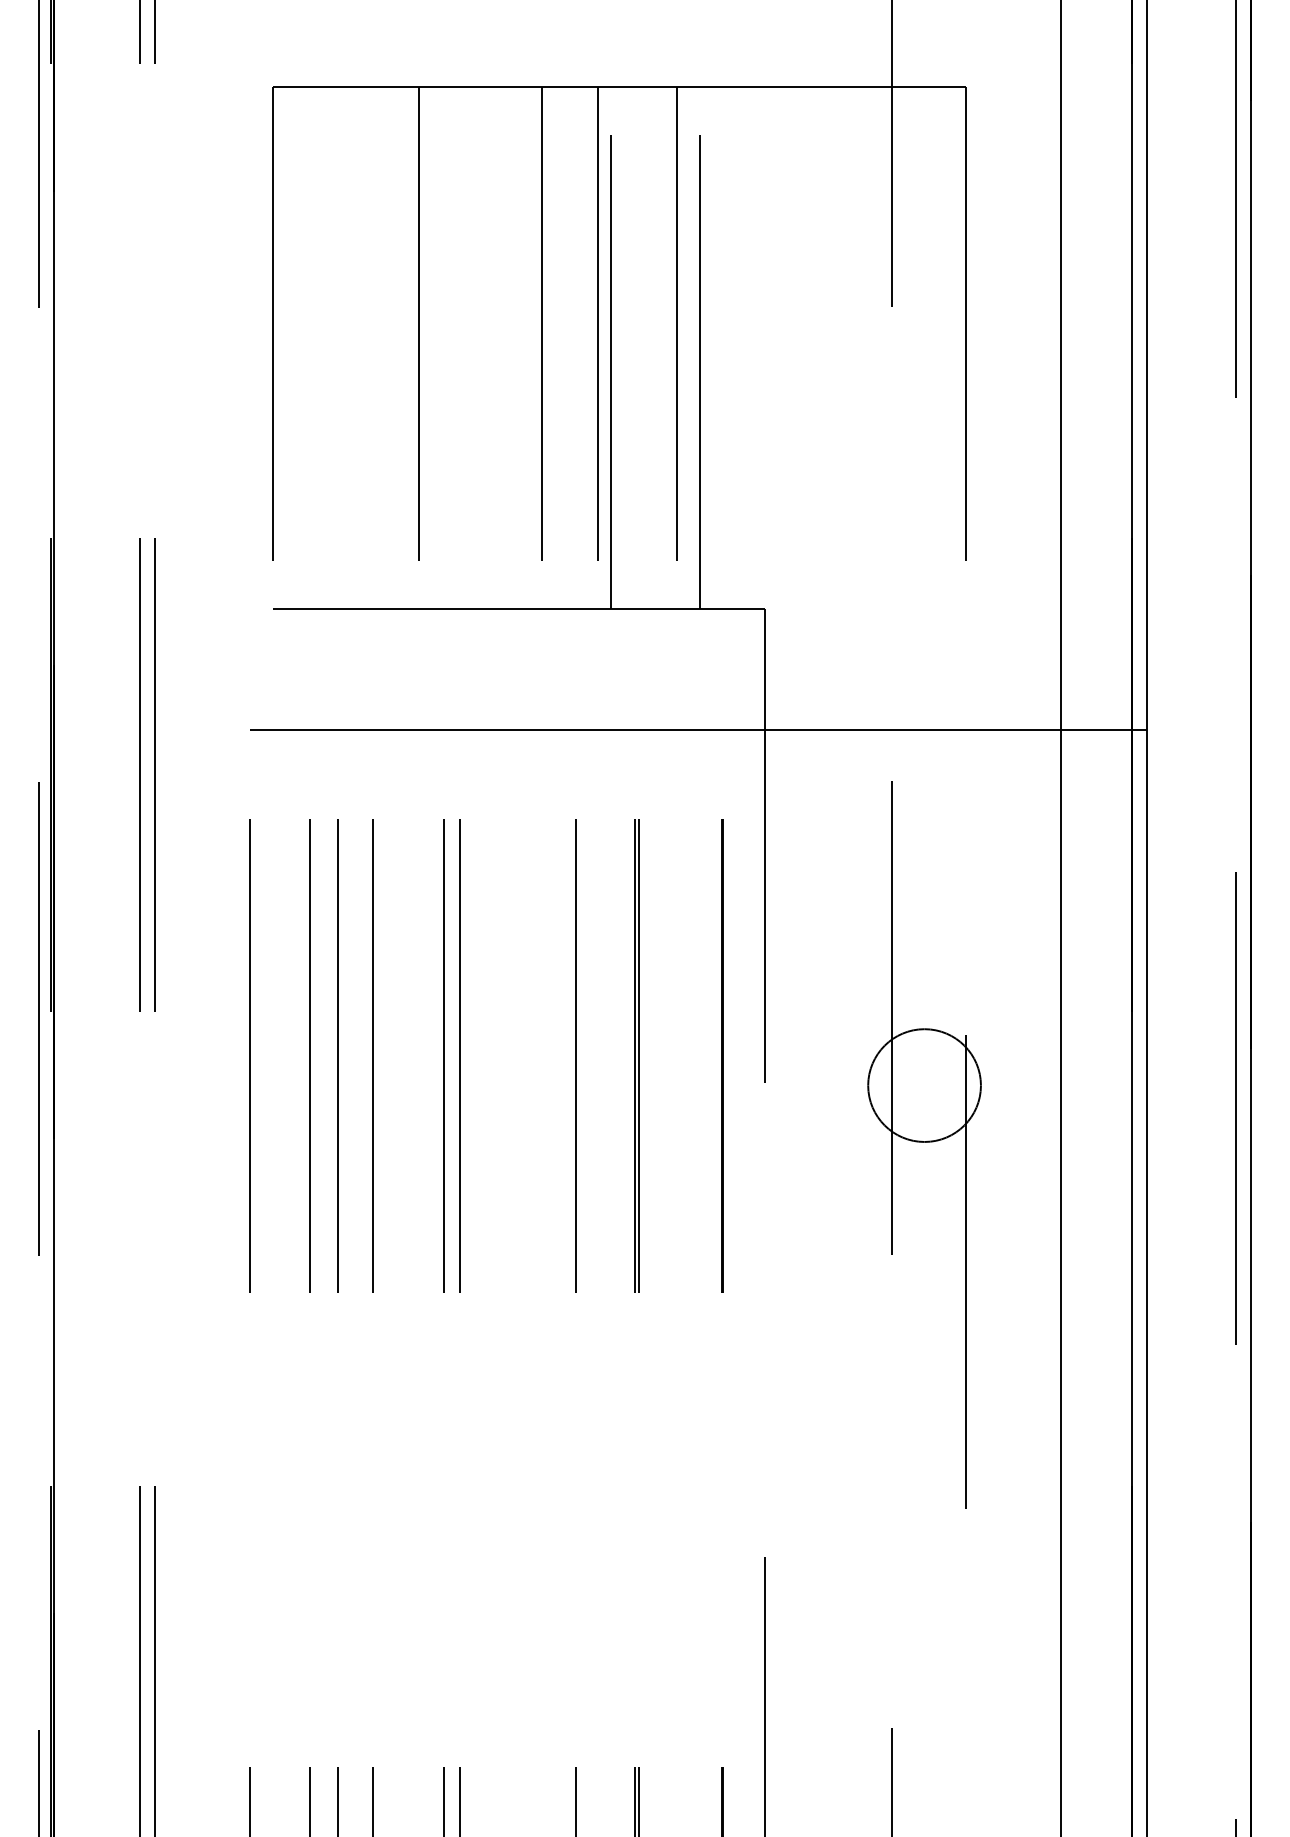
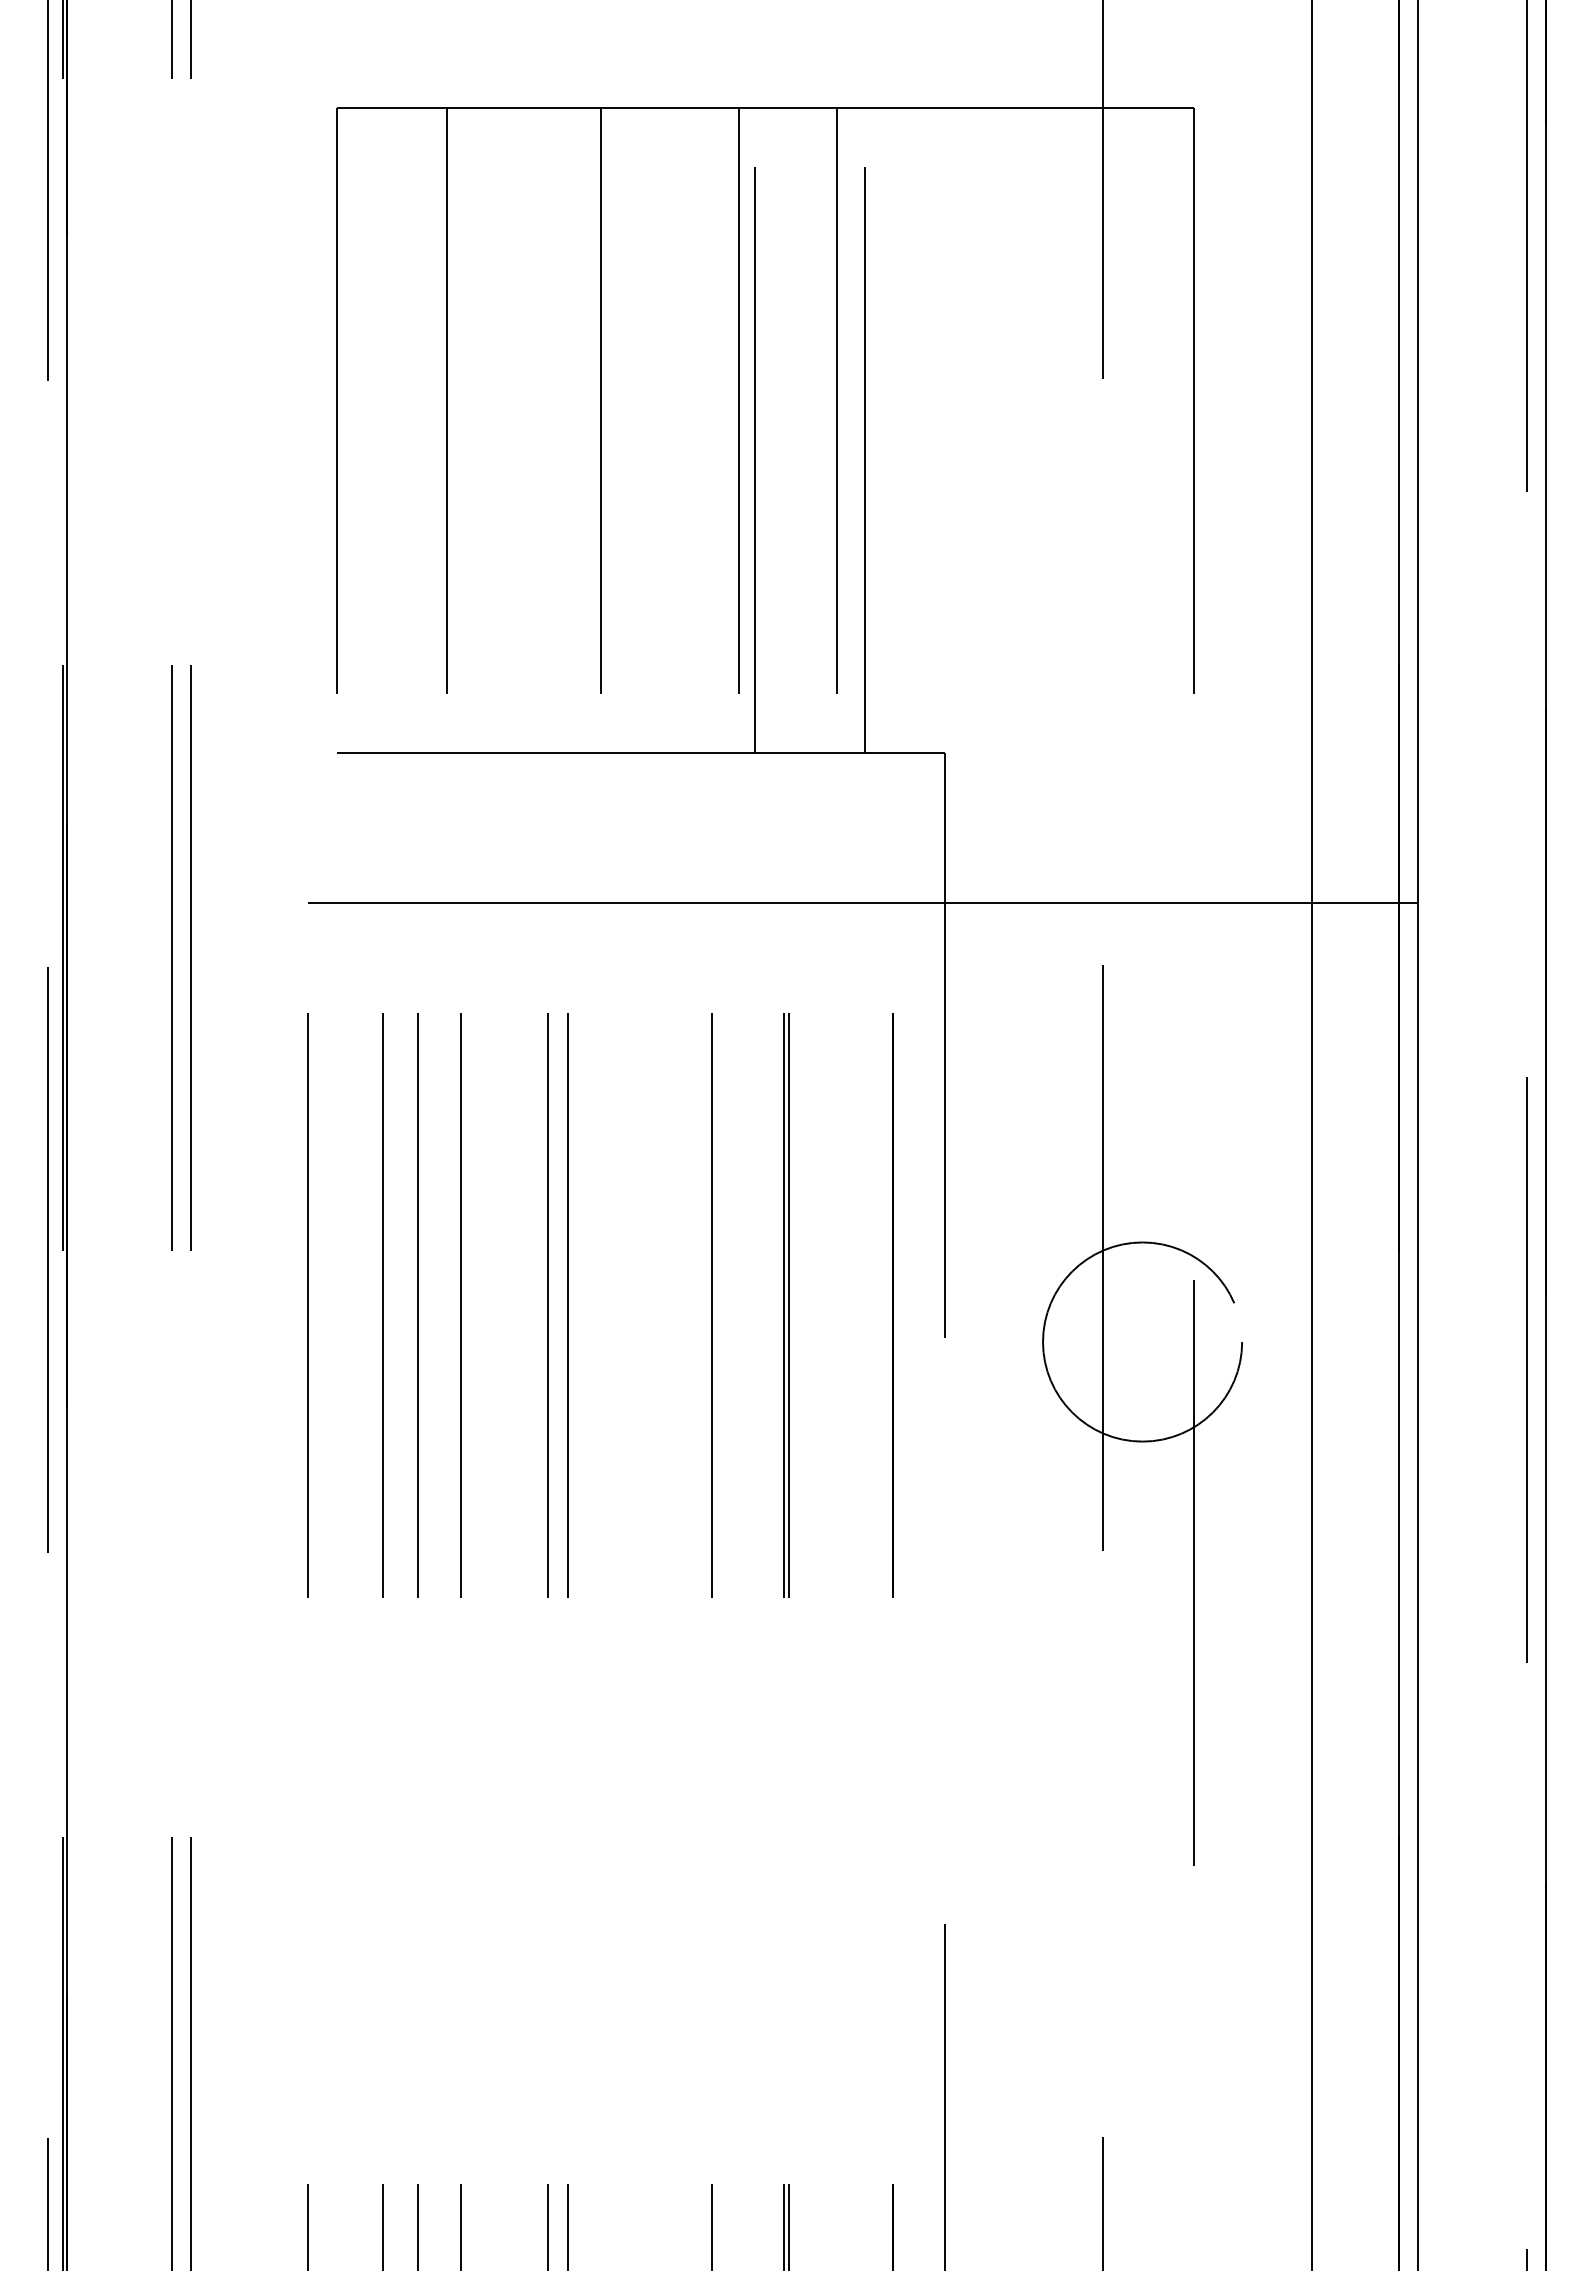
line: (418, 348) -> (446, 430), moved
line: (541, 348) -> (600, 430), moved
circle: (924, 1085) -> (1142, 1341), size x1.43

